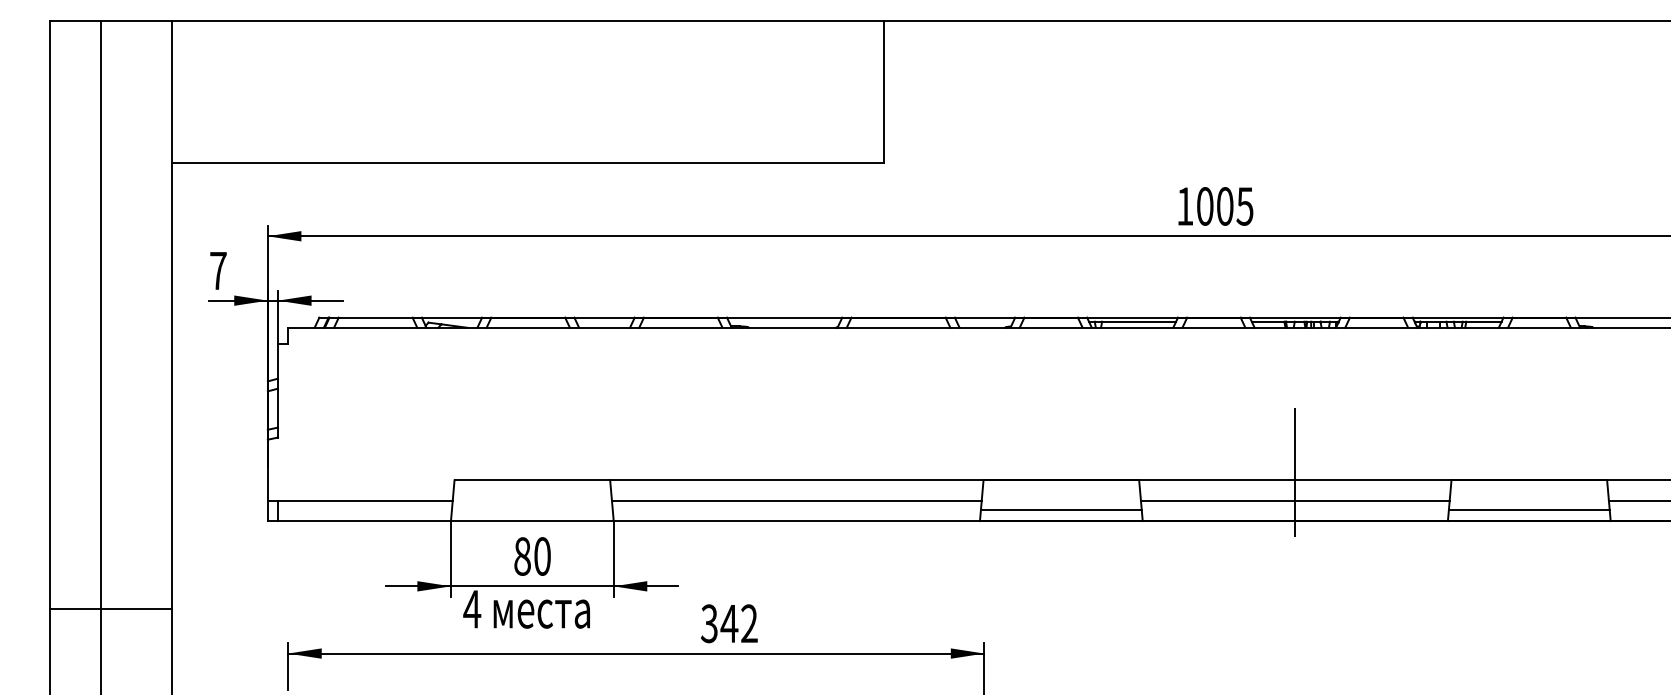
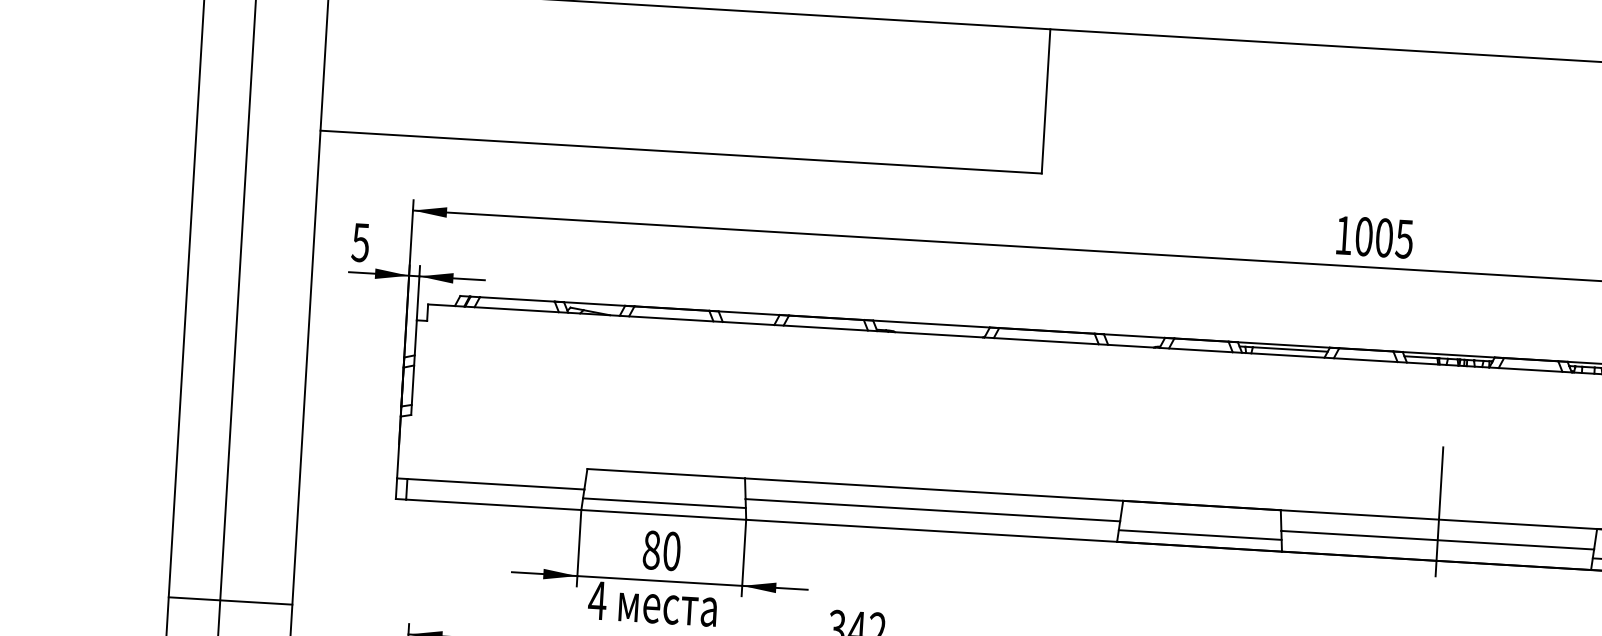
text: (217, 271) -> (359, 243), 7 -> 5
line: (531, 509) -> (663, 503), added
line: (111, 609) -> (230, 601), moved

